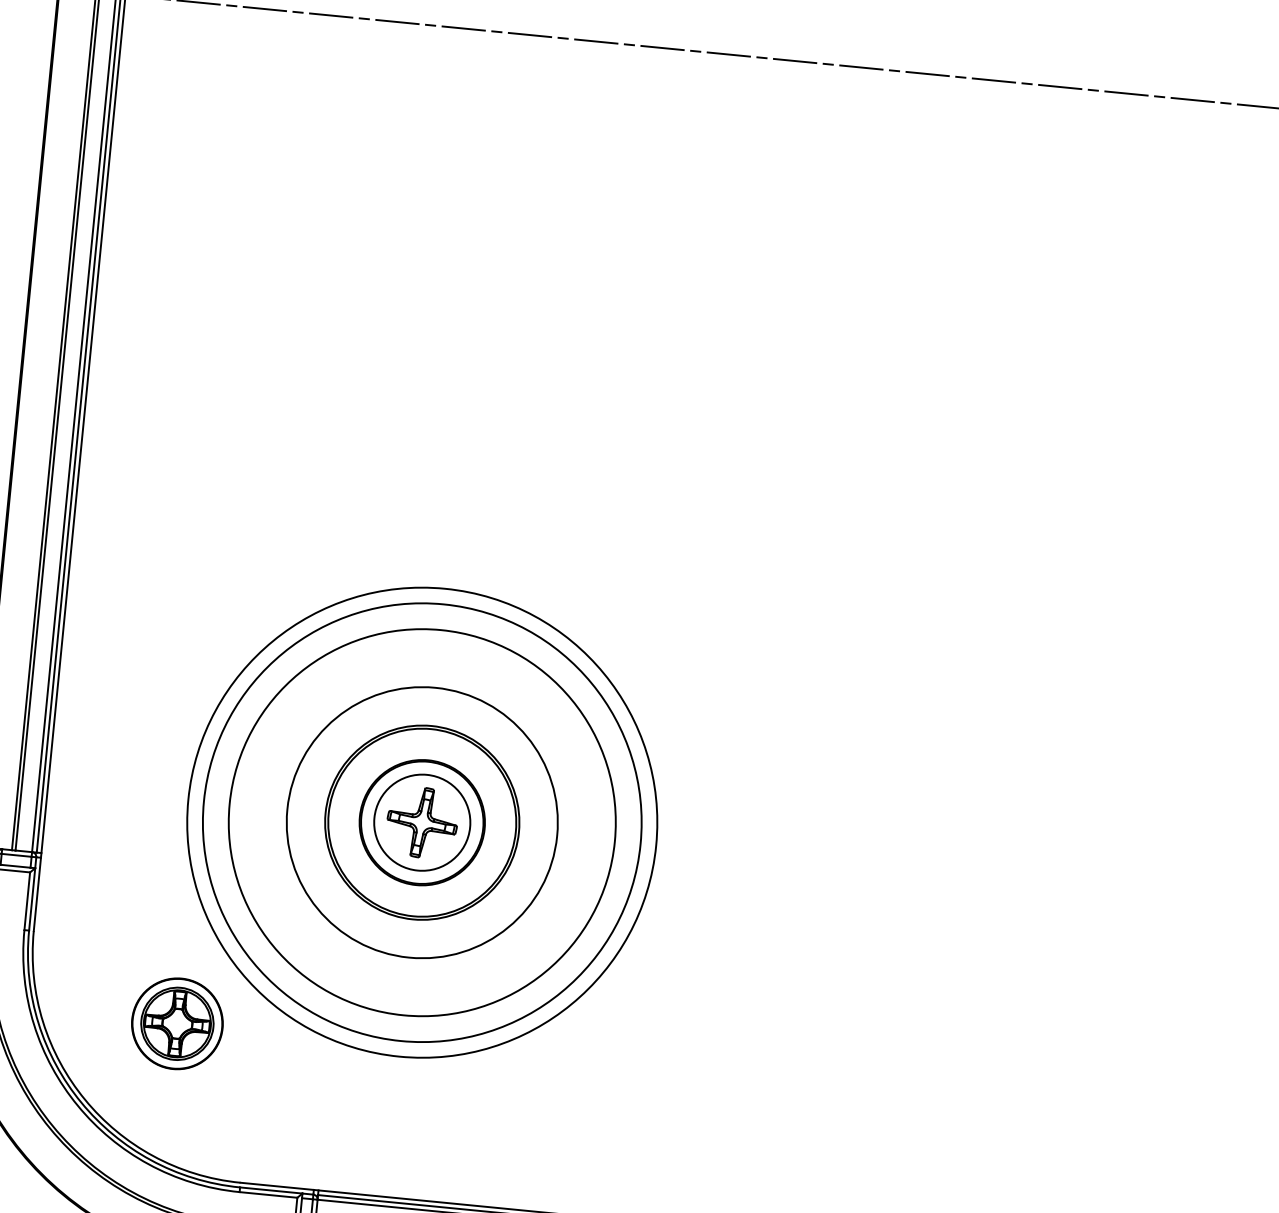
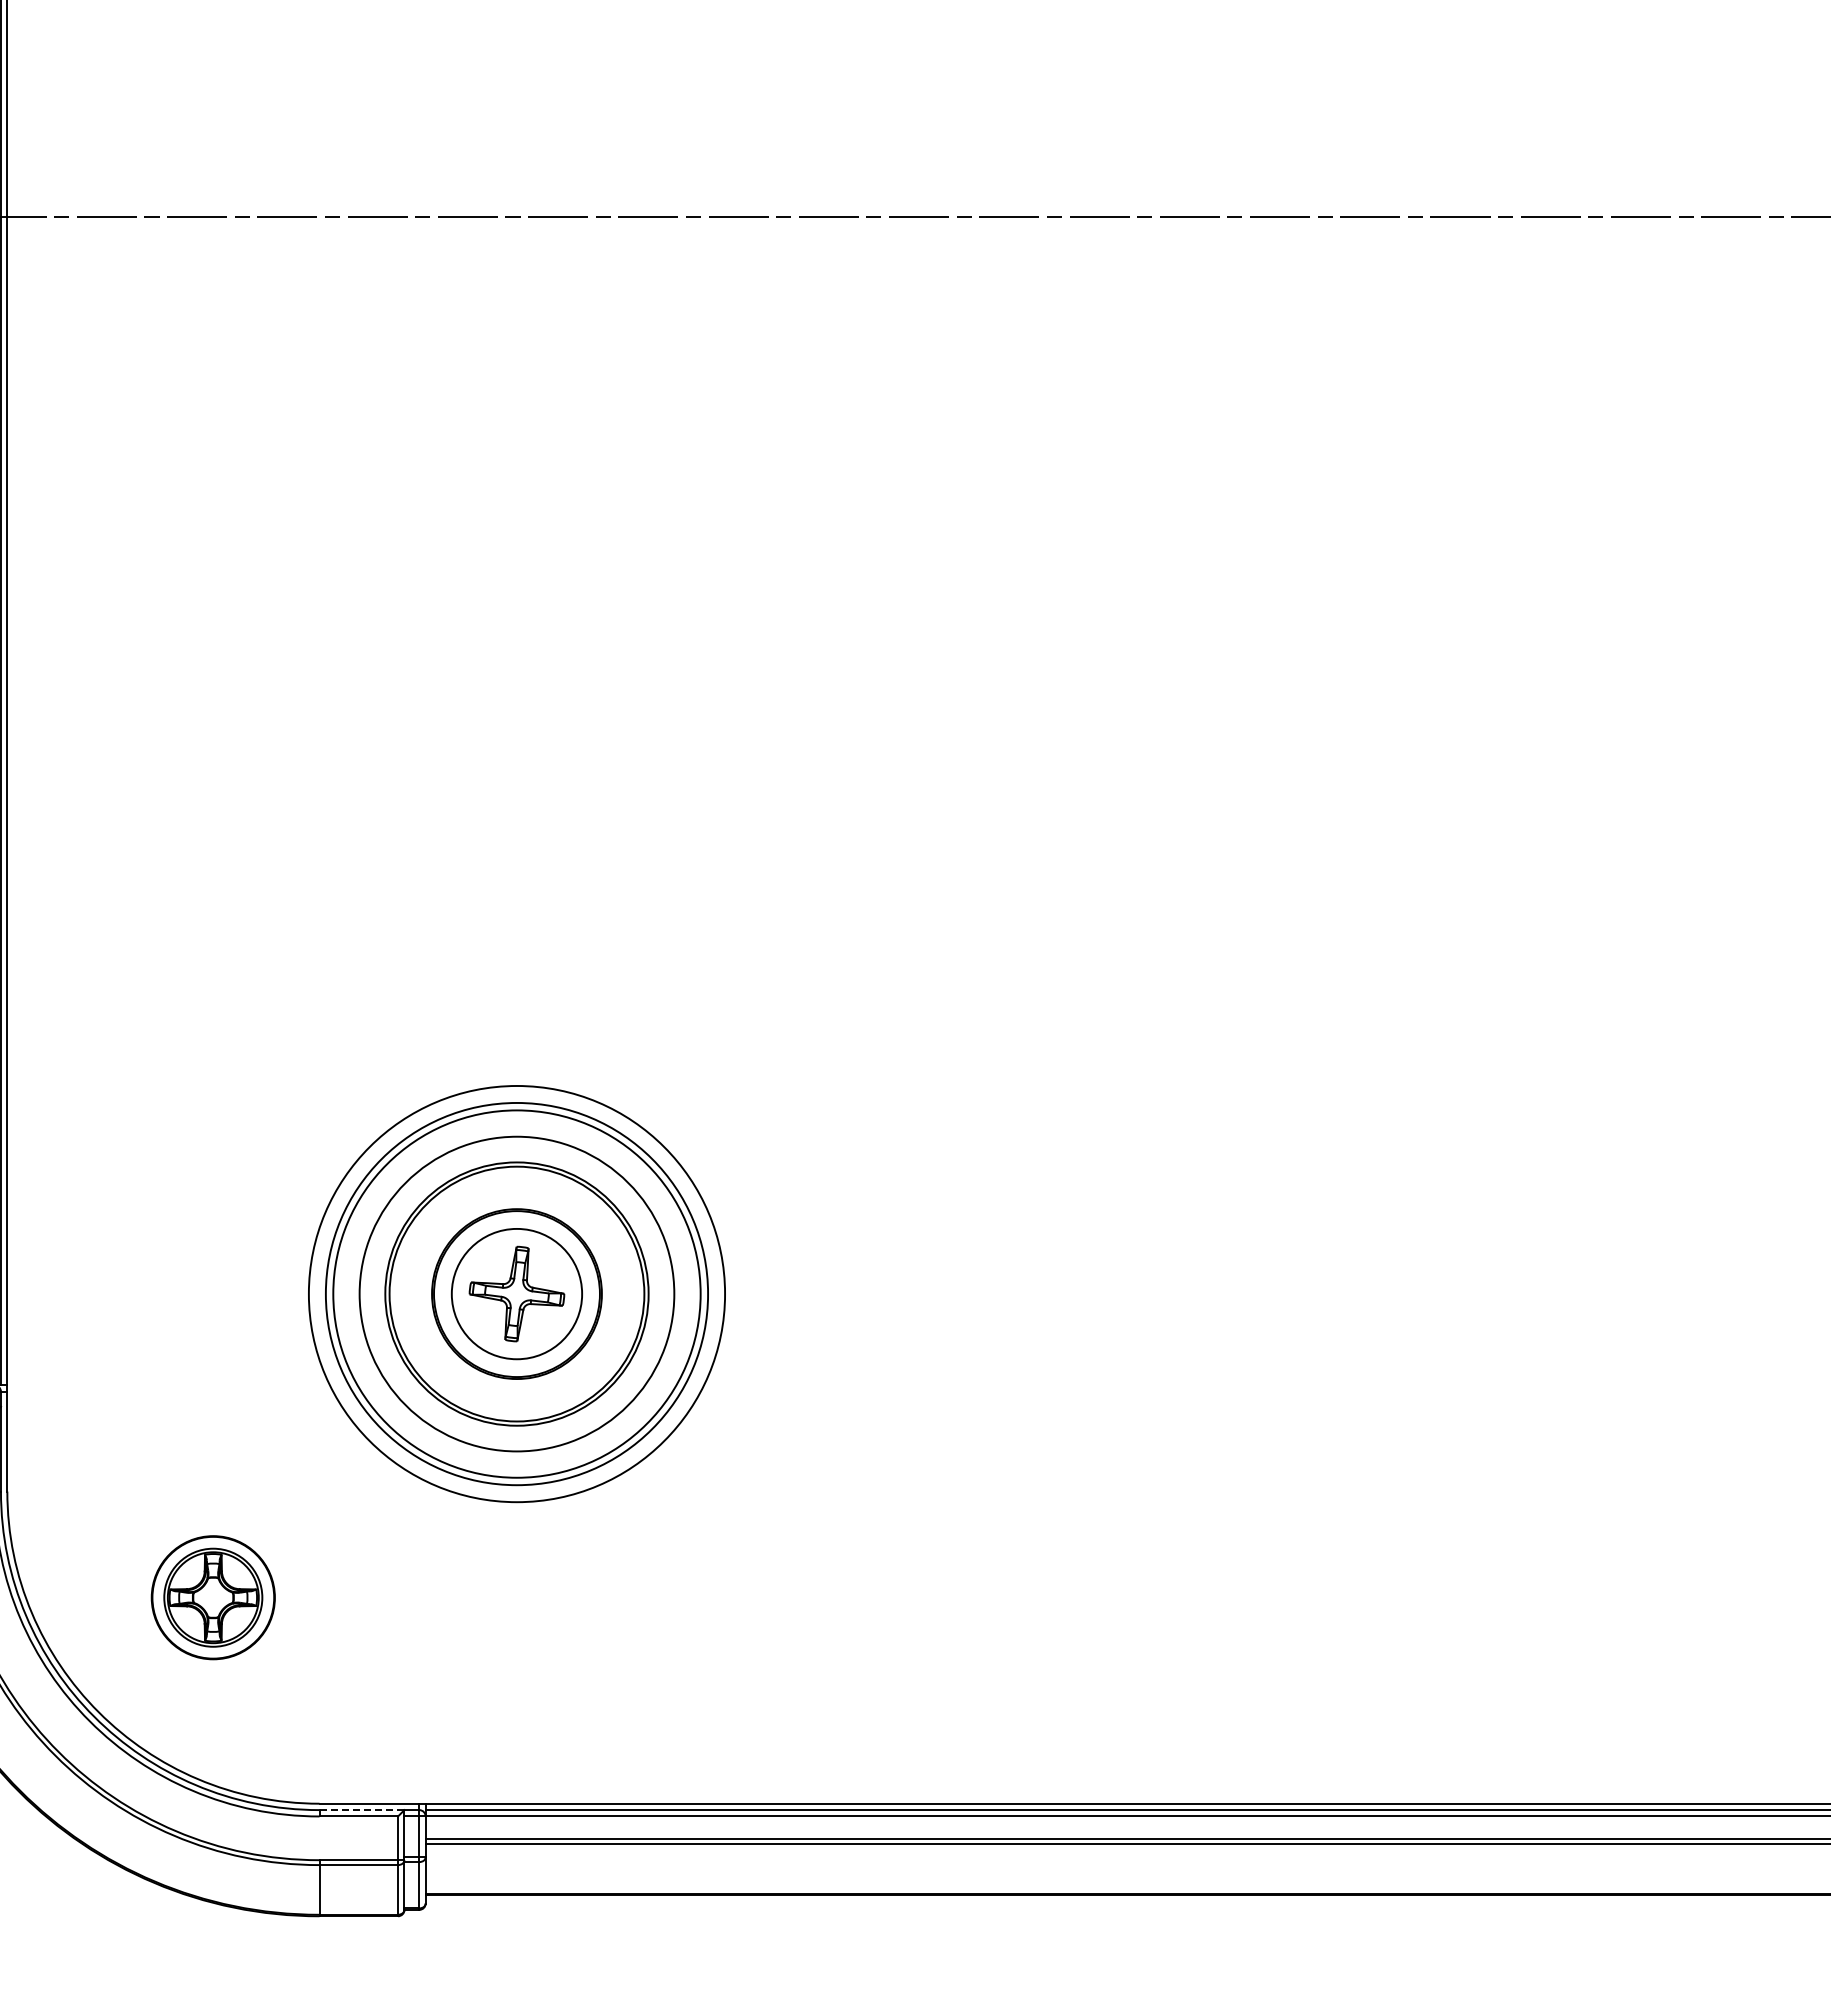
circle: (421, 822) -> (516, 1293), size x0.6
circle: (421, 822) -> (516, 1293), size x0.6
circle: (421, 822) -> (516, 1293), size x0.7
line: (270, 1190) -> (361, 1810), solid -> dashed

